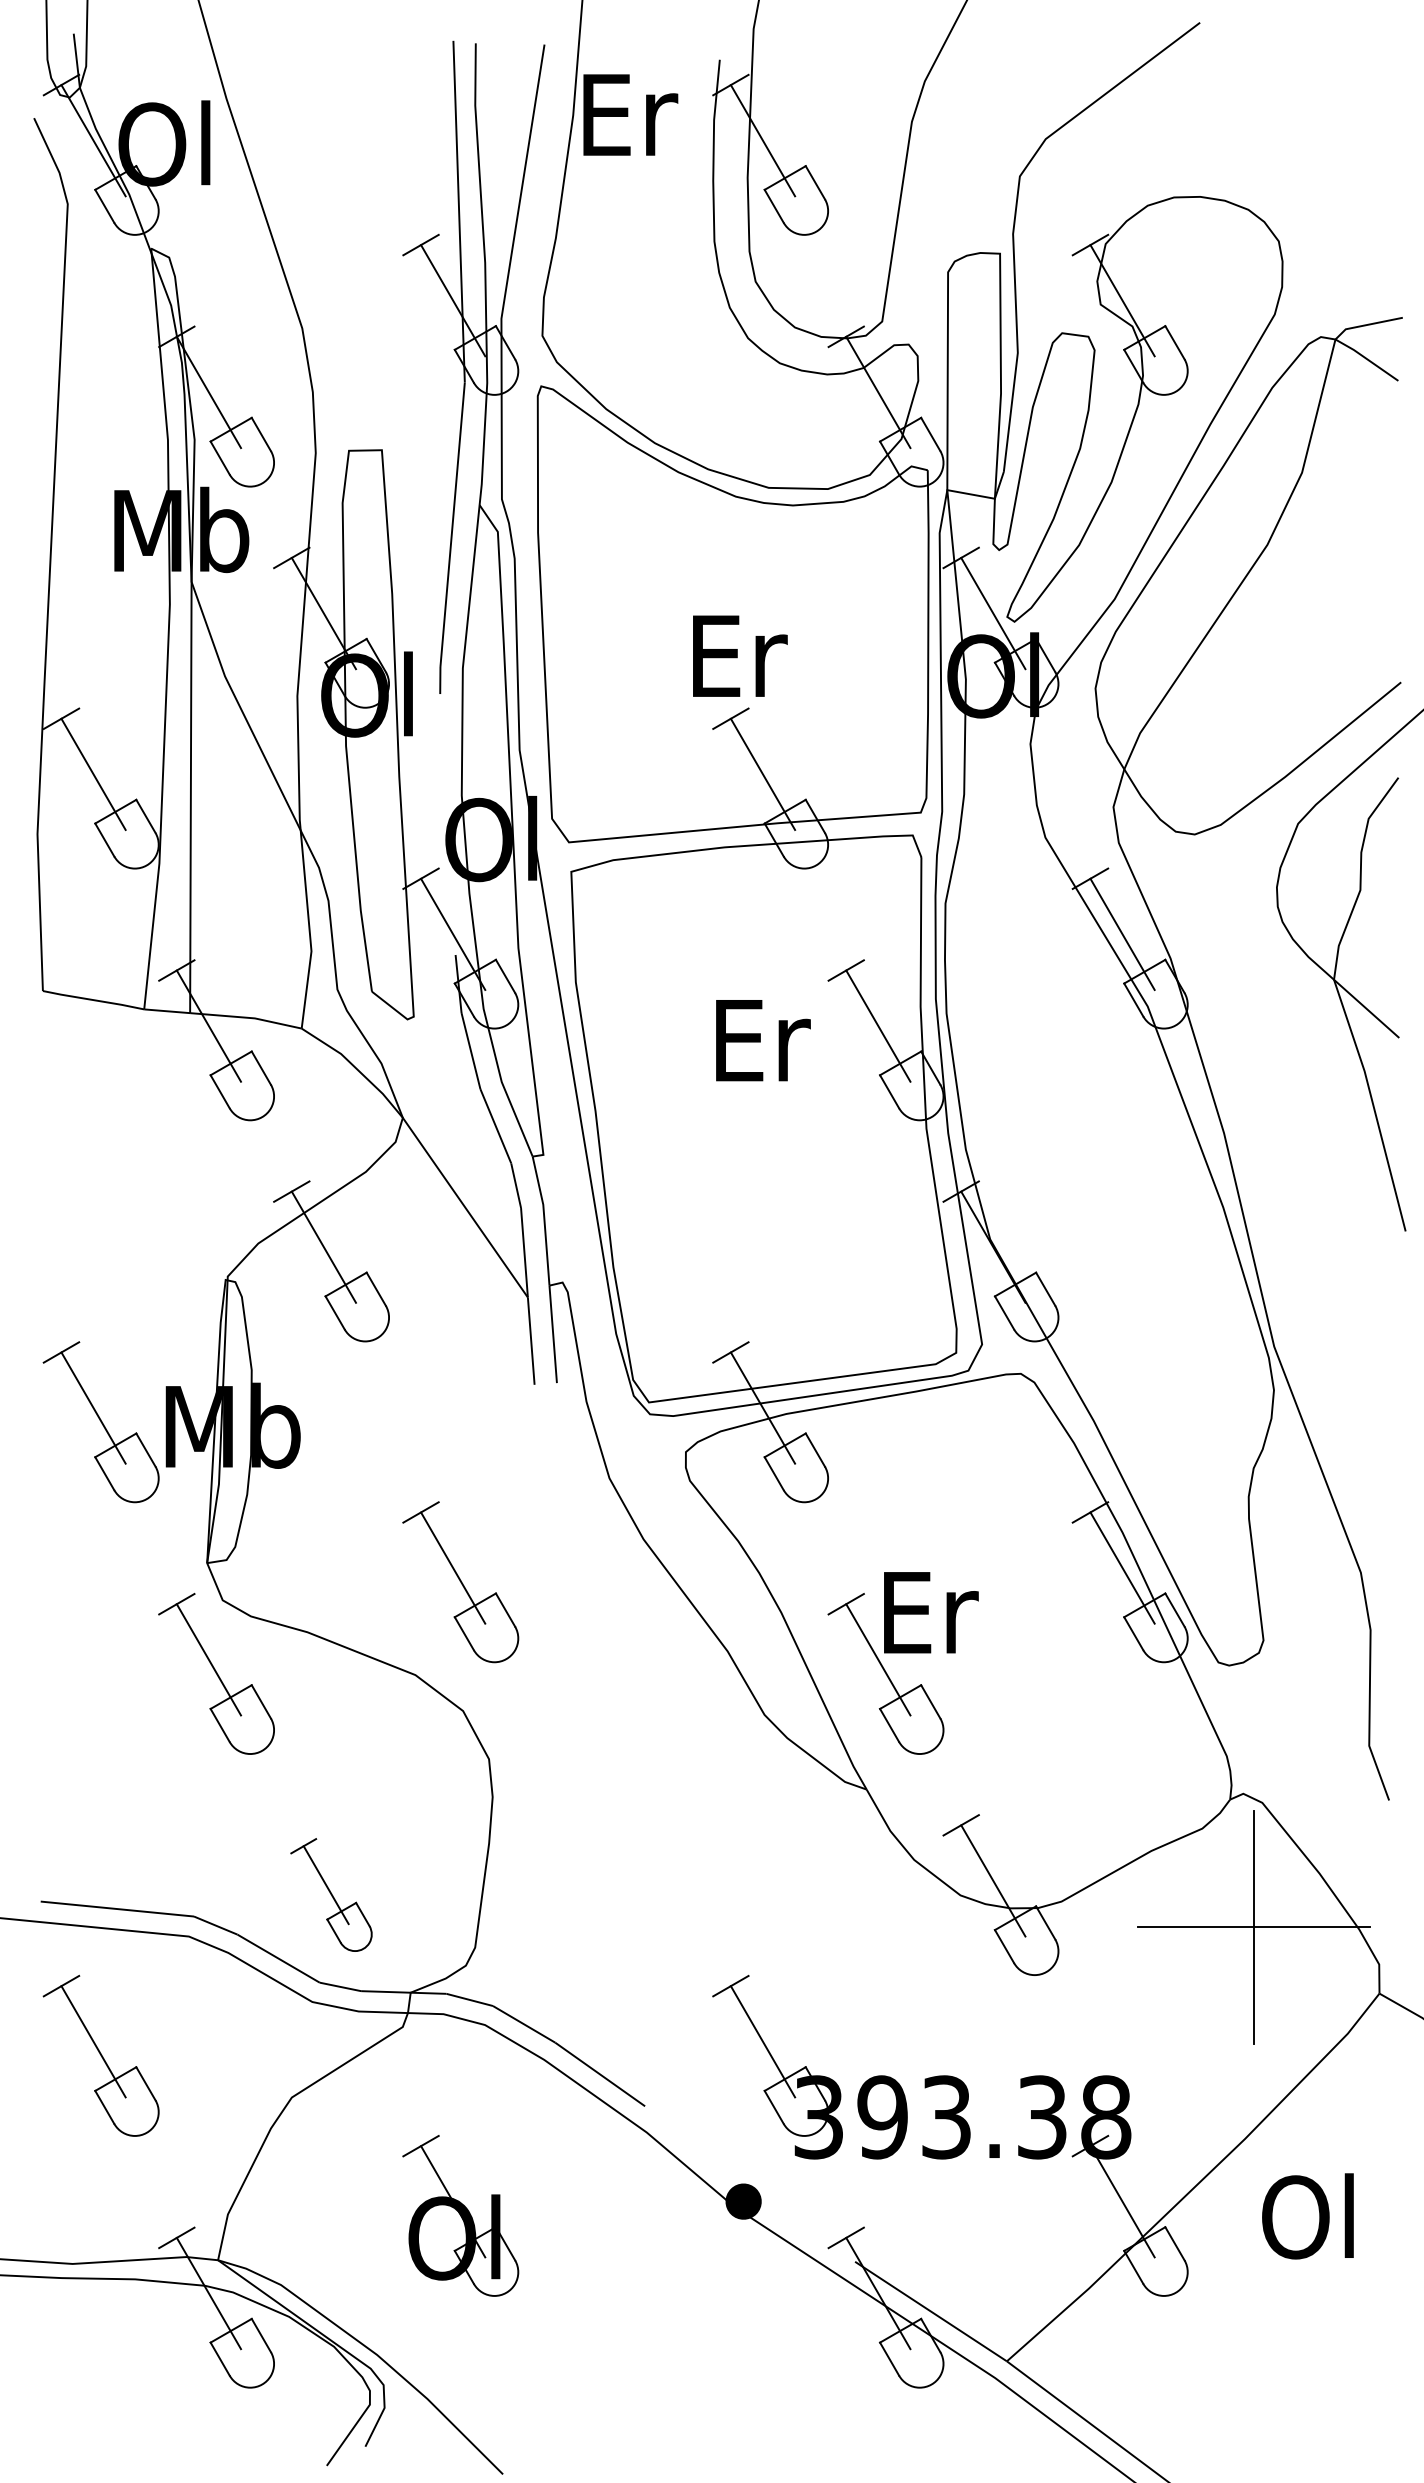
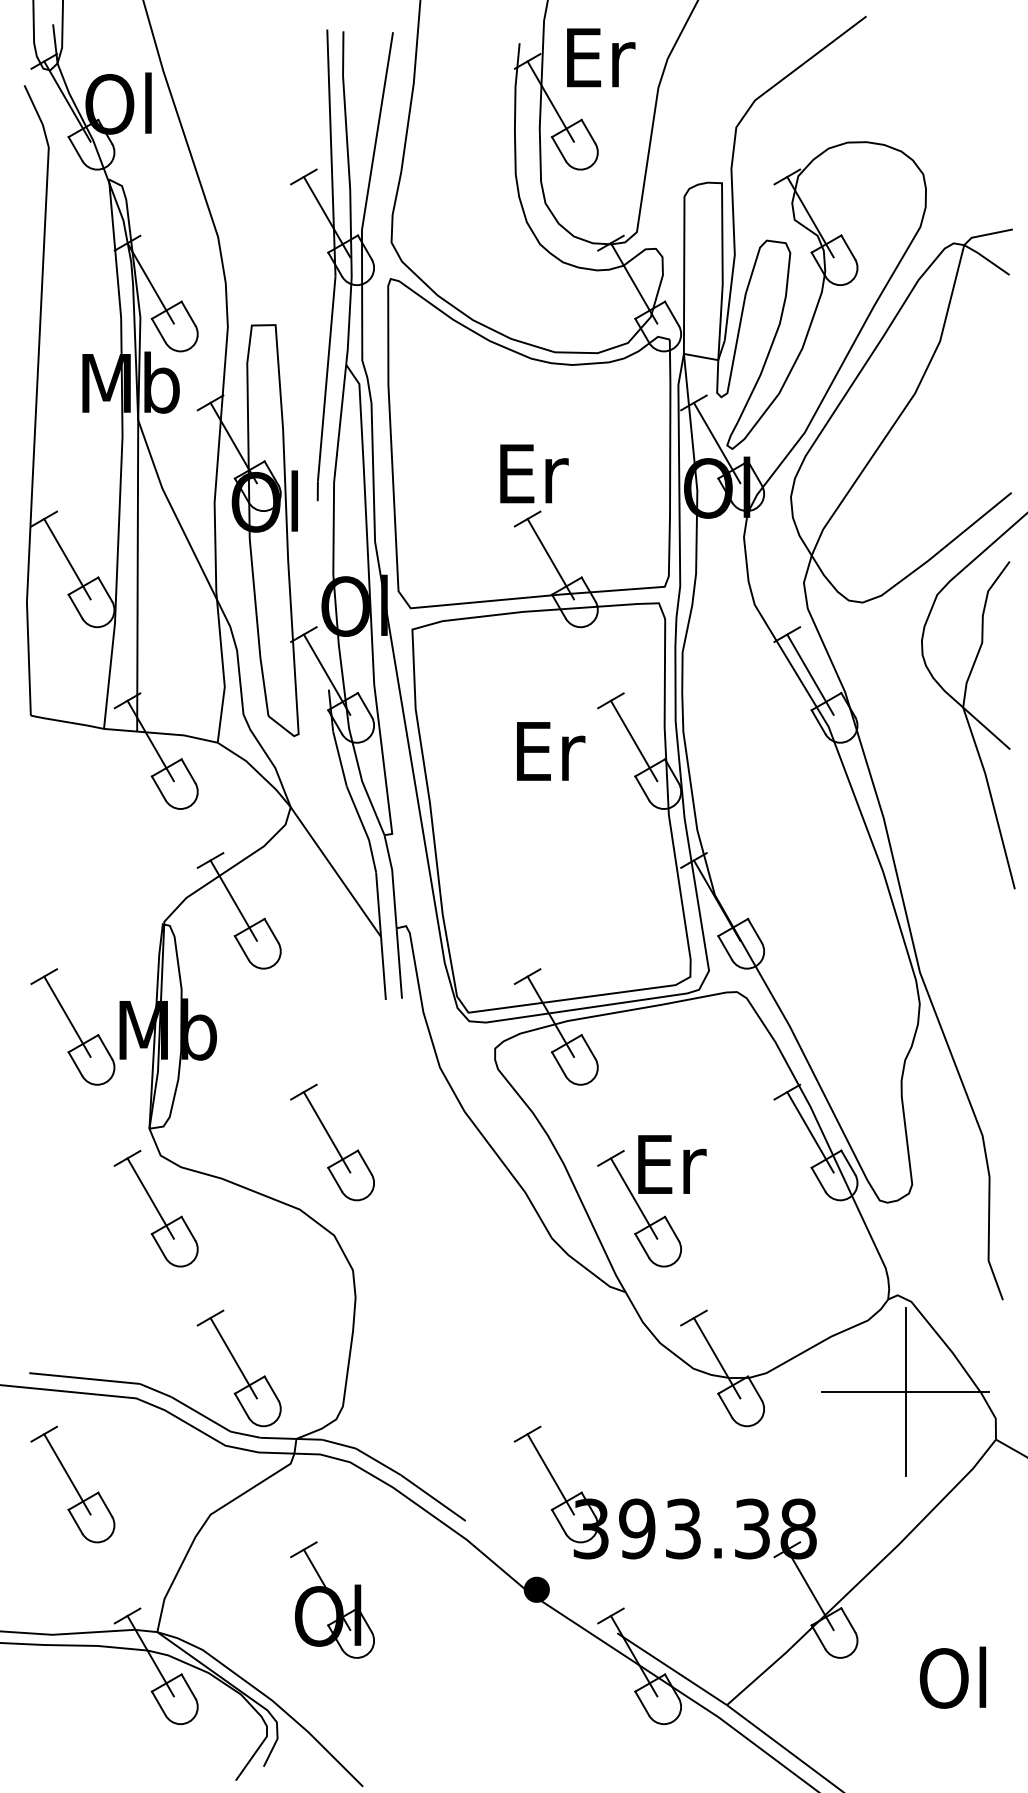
text: (630, 114) -> (601, 57), moved
part: (331, 1894) -> (239, 1368), size x1.43
text: (1307, 2216) -> (952, 1677), moved

